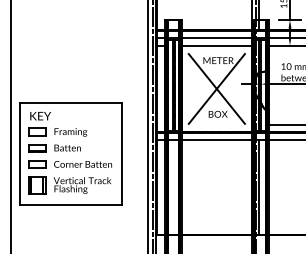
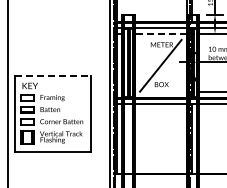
line: (216, 45) -> (160, 33), solid -> dashed
line: (216, 88) -> (160, 65), removed
line: (70, 103) -> (52, 76), solid -> dashed

